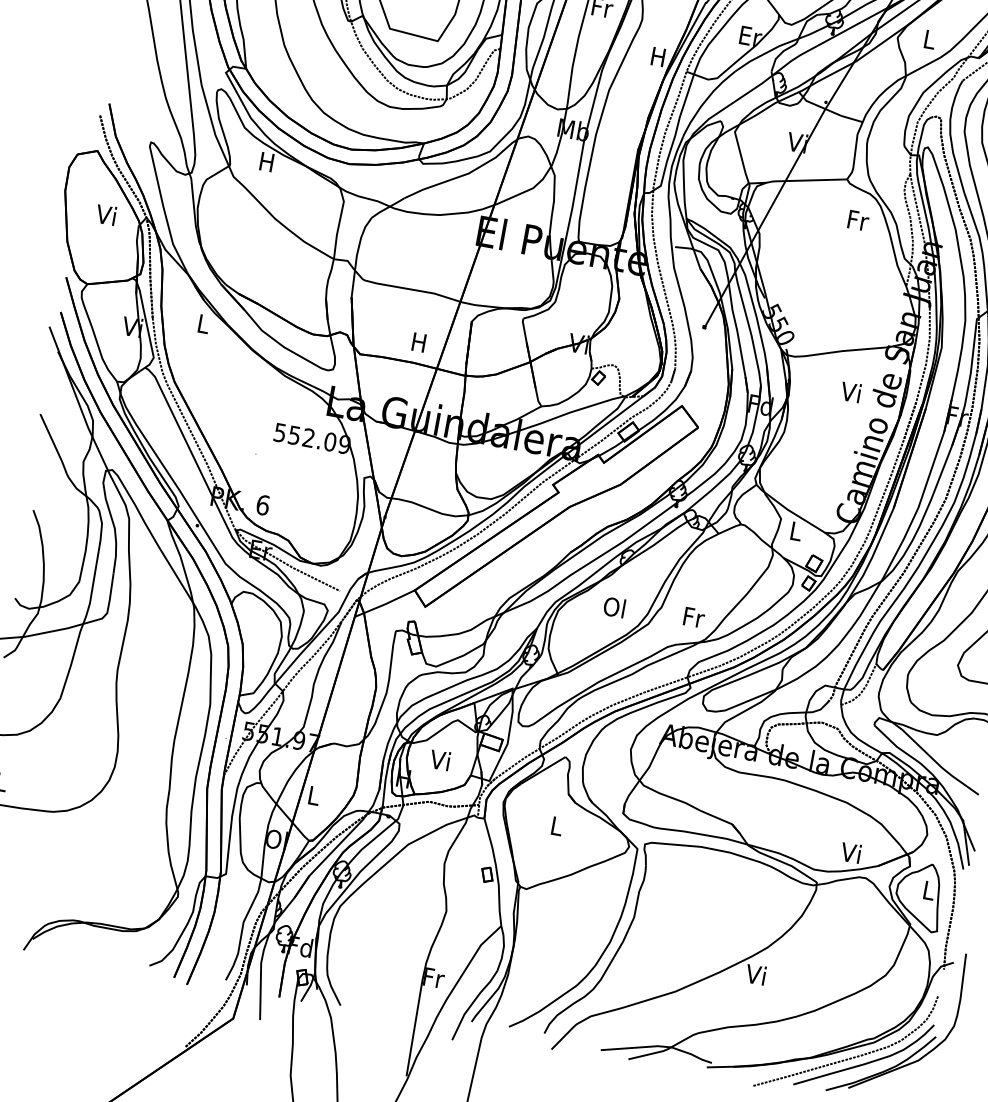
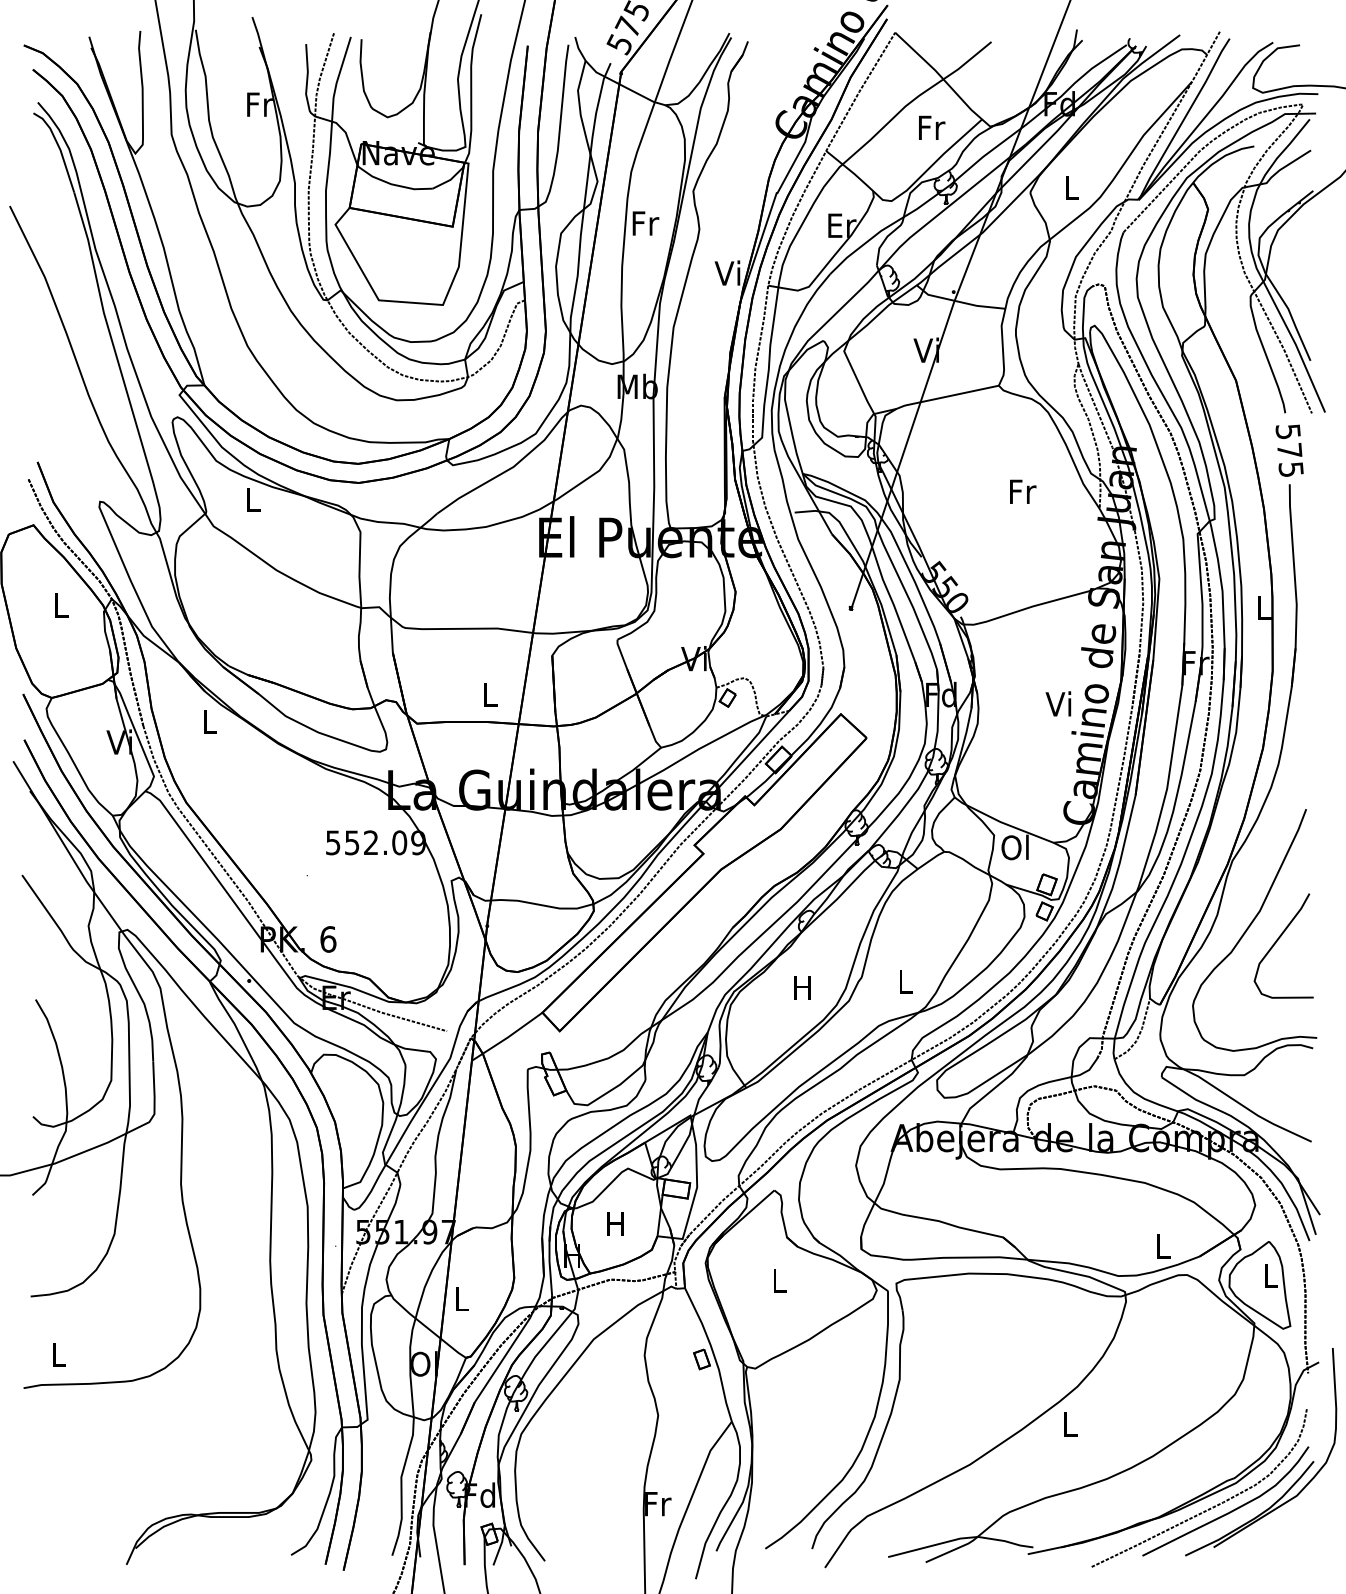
text: (657, 56) -> (727, 272), H -> Vi
text: (266, 161) -> (252, 499), H -> L
text: (106, 214) -> (59, 604), Vi -> L
text: (858, 220) -> (1023, 491), moved
text: (418, 342) -> (489, 694), H -> L
text: (850, 391) -> (1058, 703), moved
text: (794, 530) -> (1014, 847), L -> Ol
text: (614, 607) -> (801, 987), Ol -> H
text: (694, 618) -> (906, 982), Fr -> L
text: (440, 759) -> (614, 1223), Vi -> H
text: (850, 852) -> (1161, 1245), Vi -> L
text: (755, 974) -> (1068, 1423), Vi -> L

